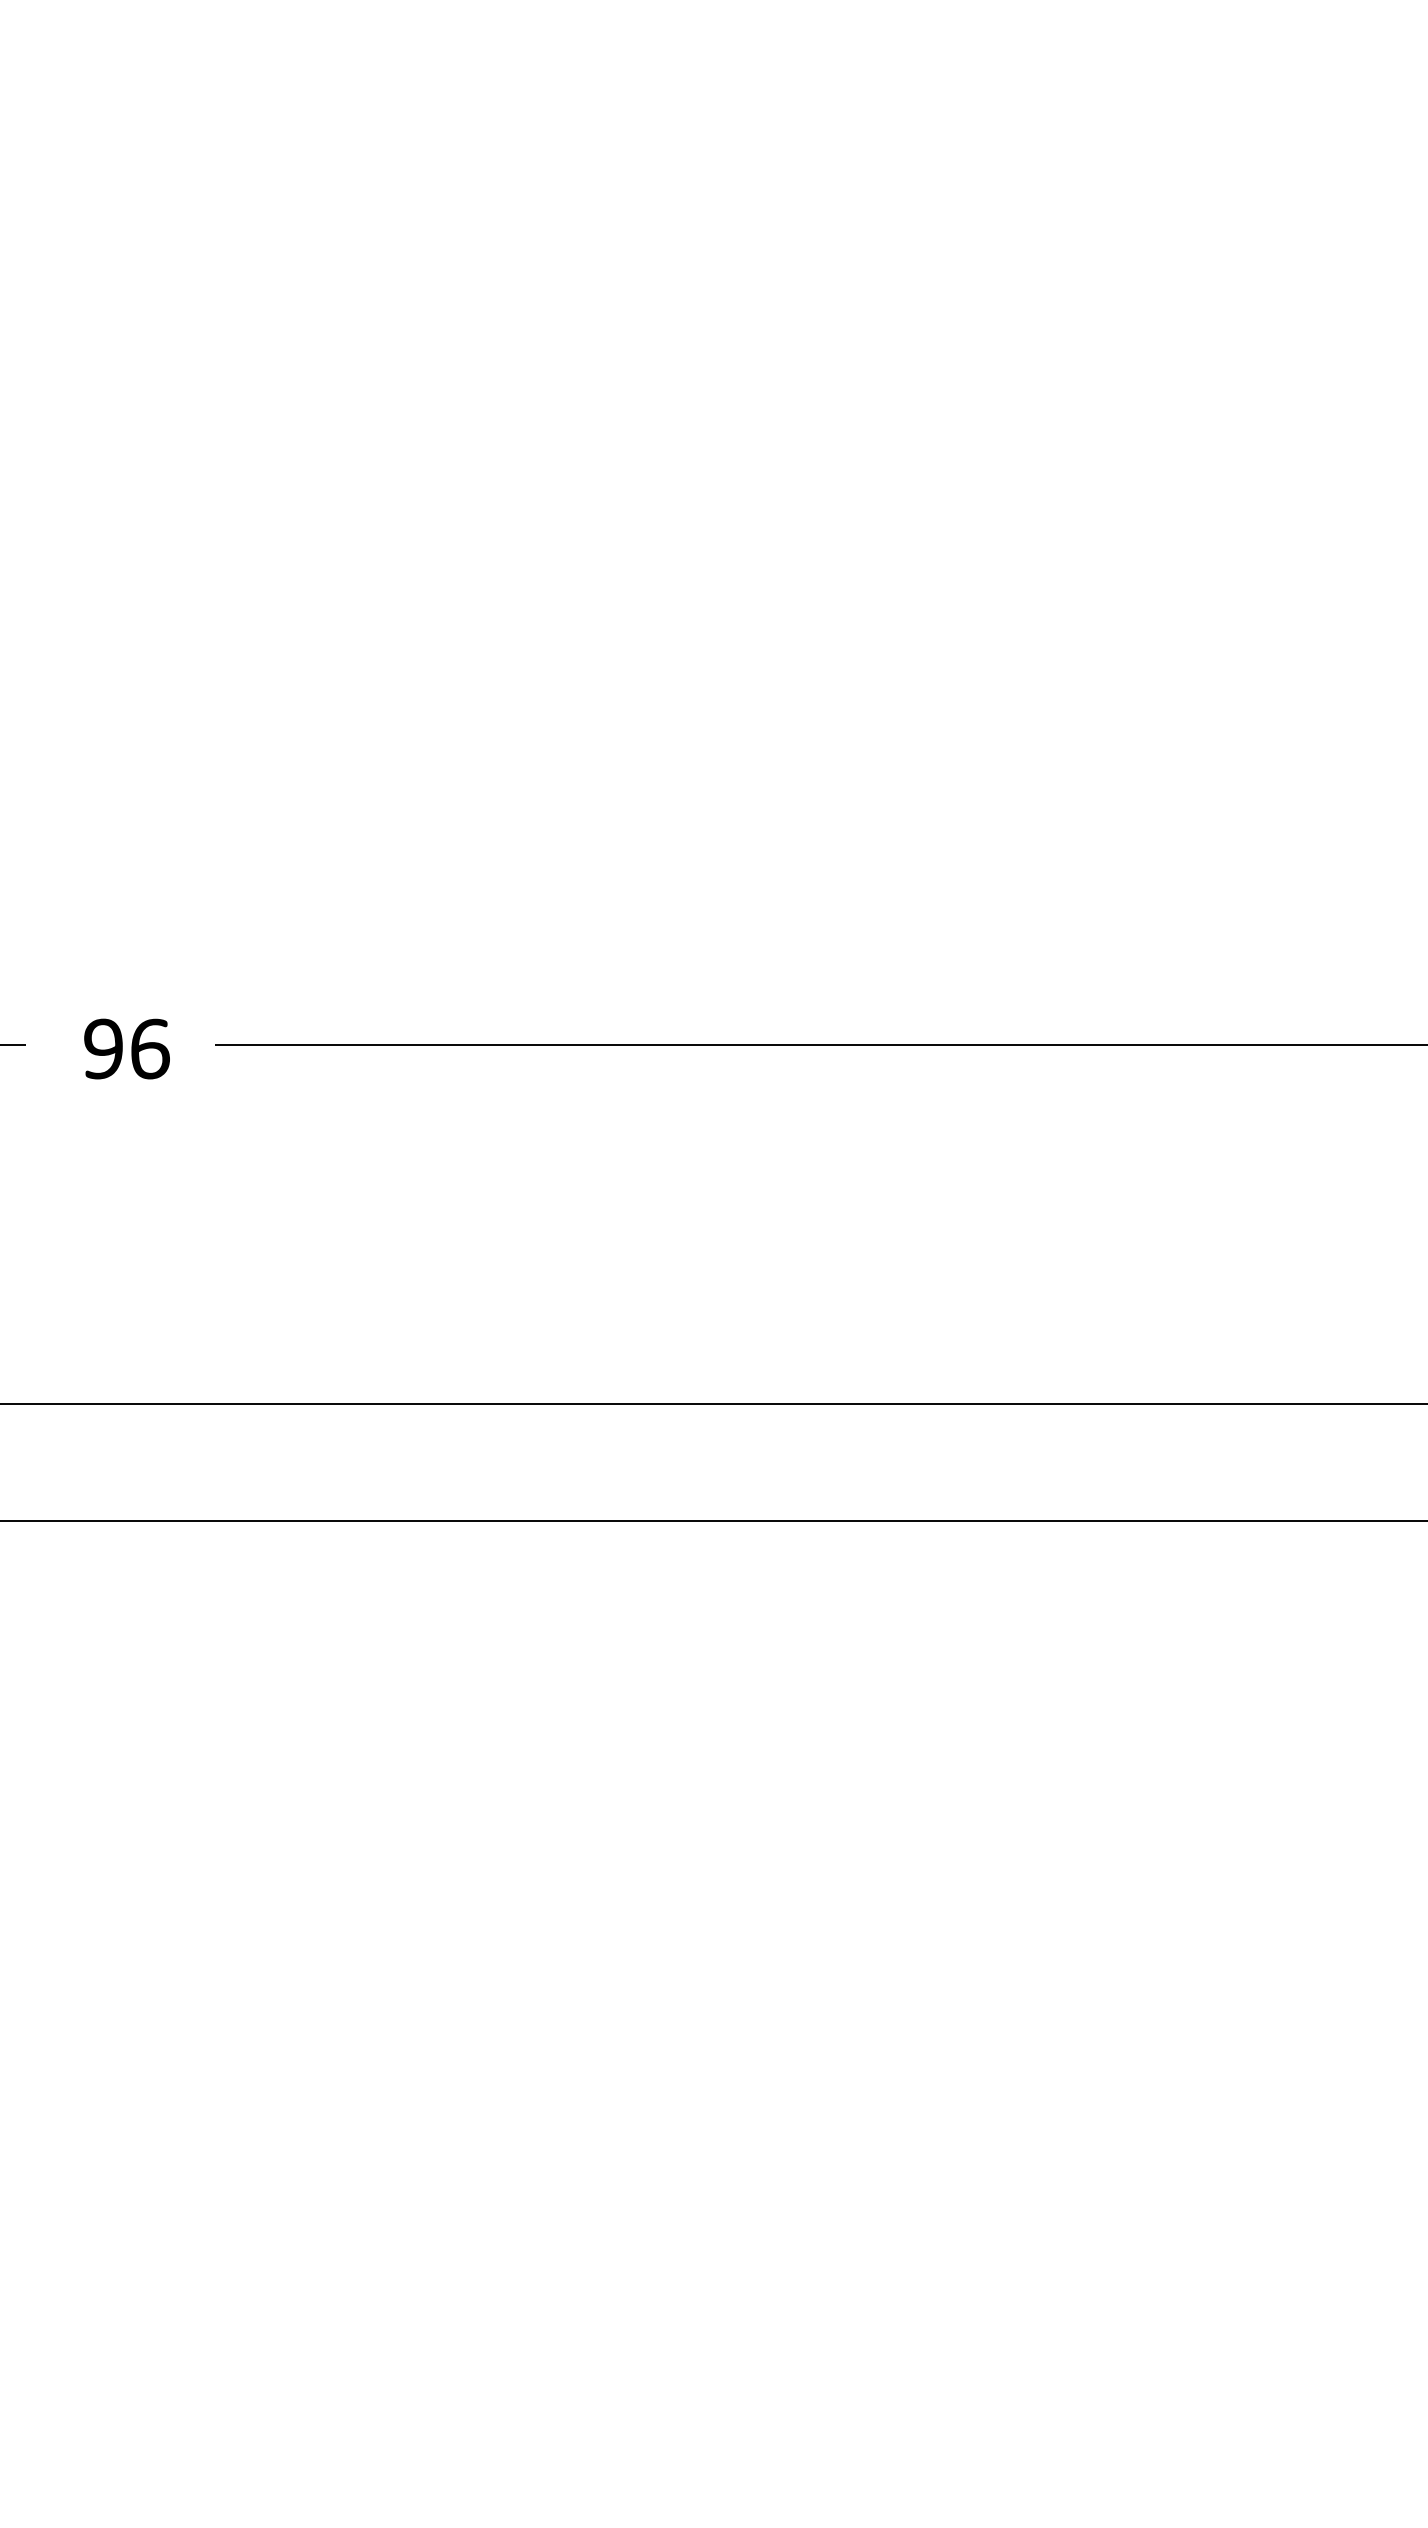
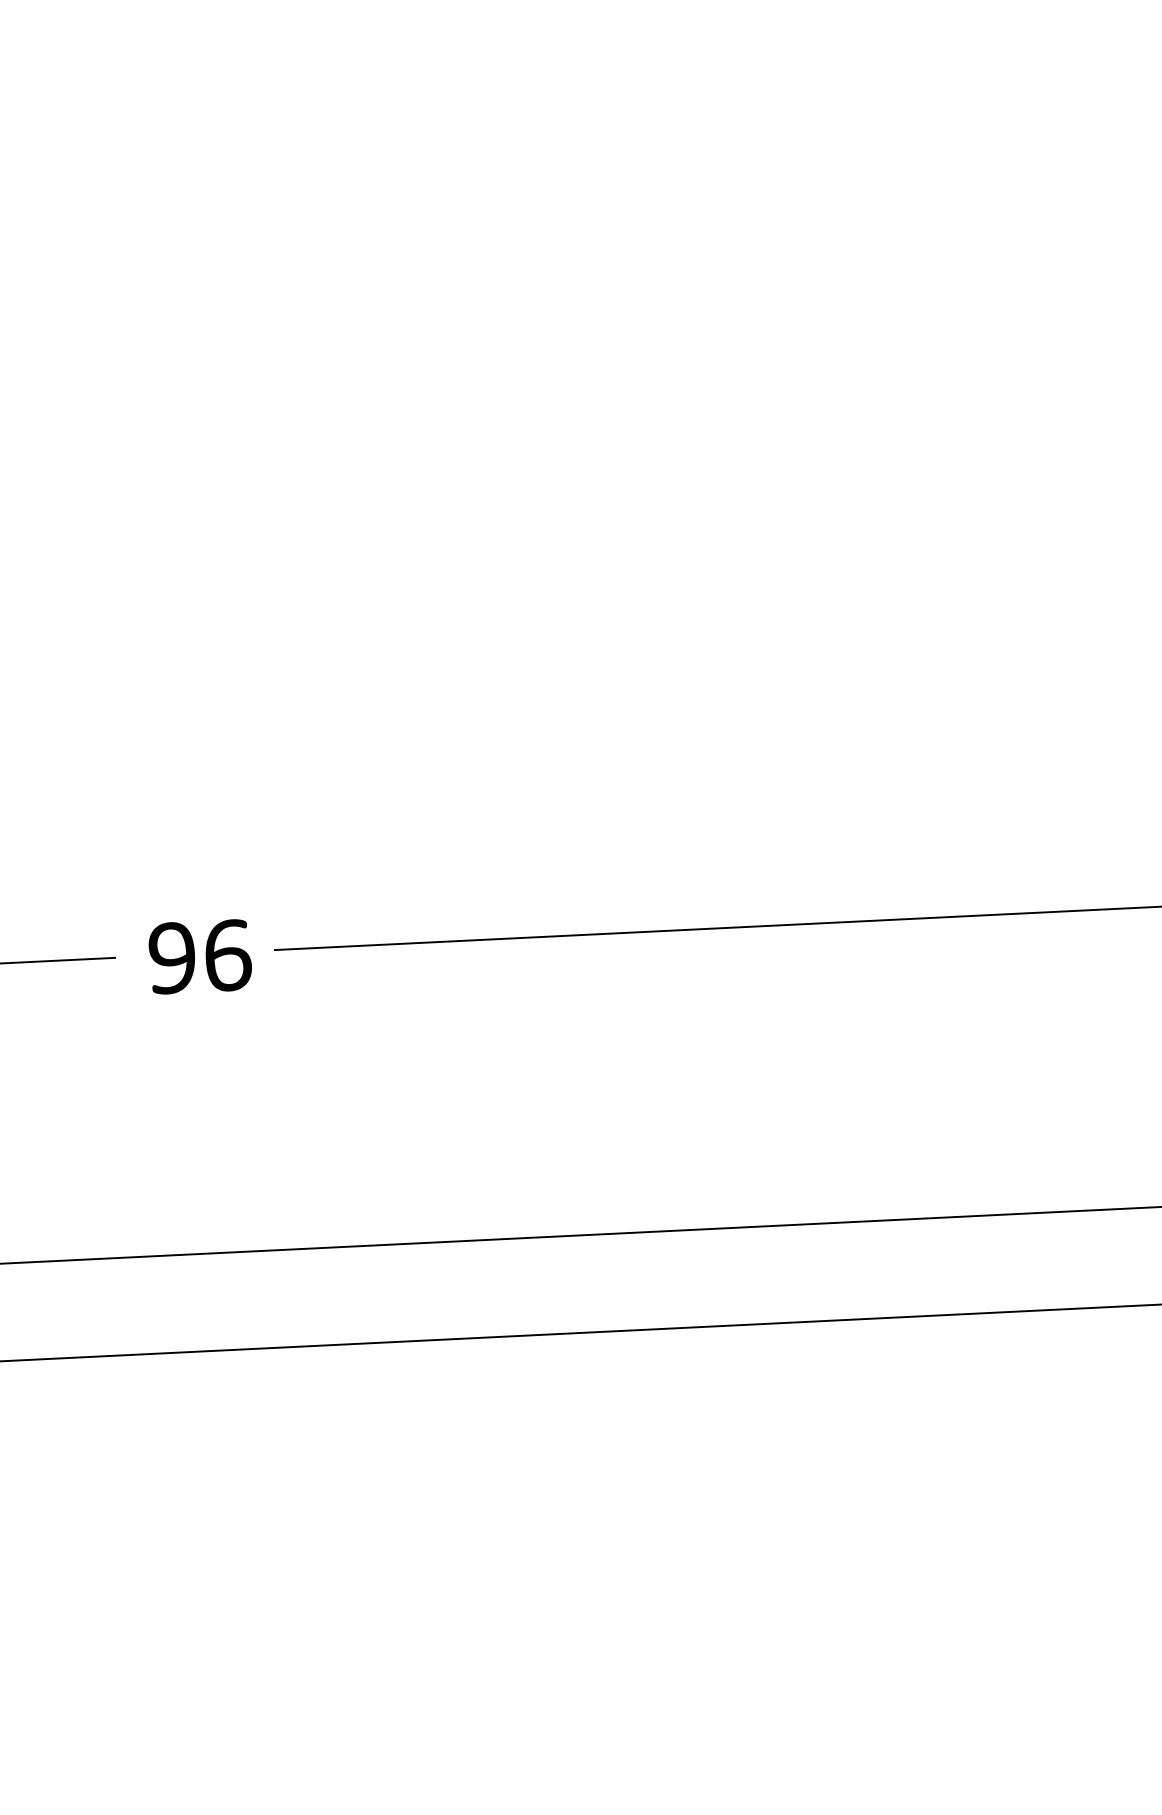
part: (126, 1048) -> (199, 956), size x1.43

